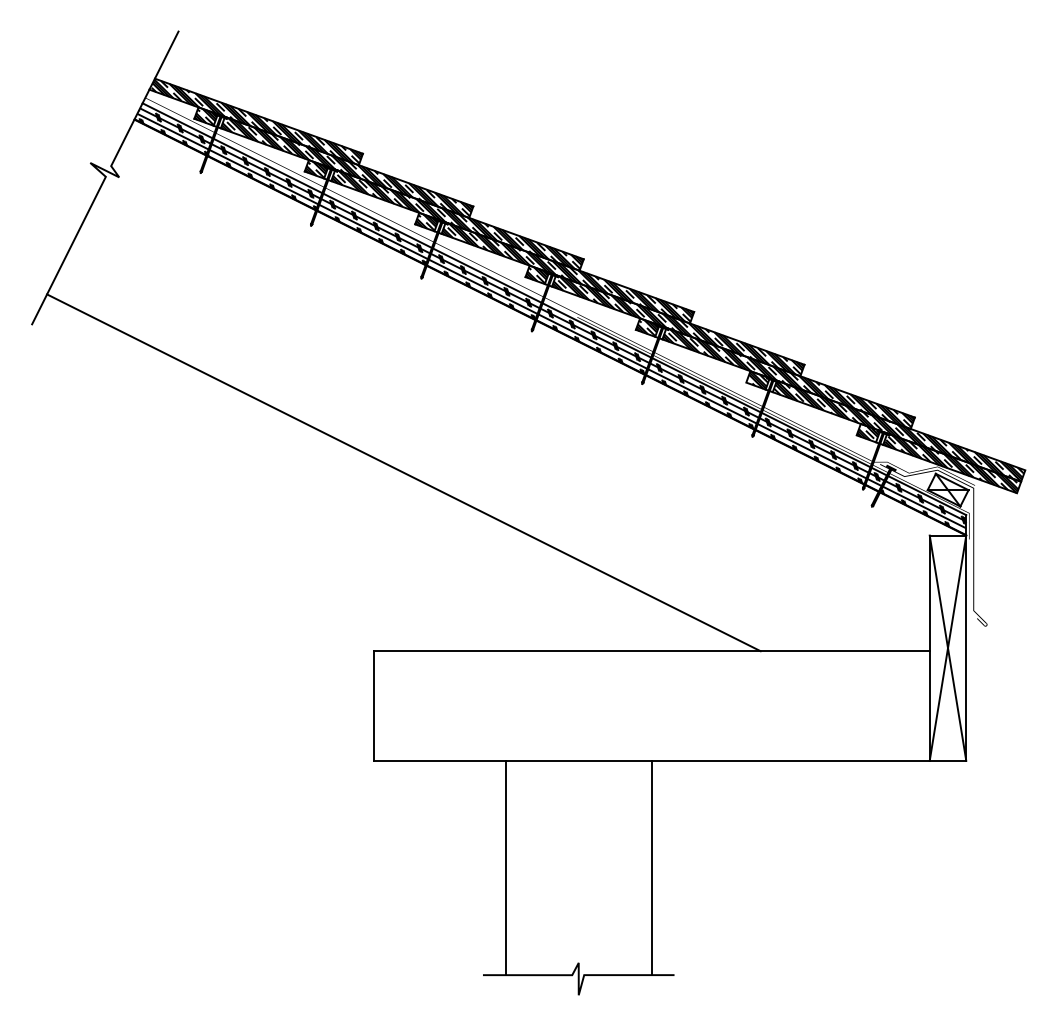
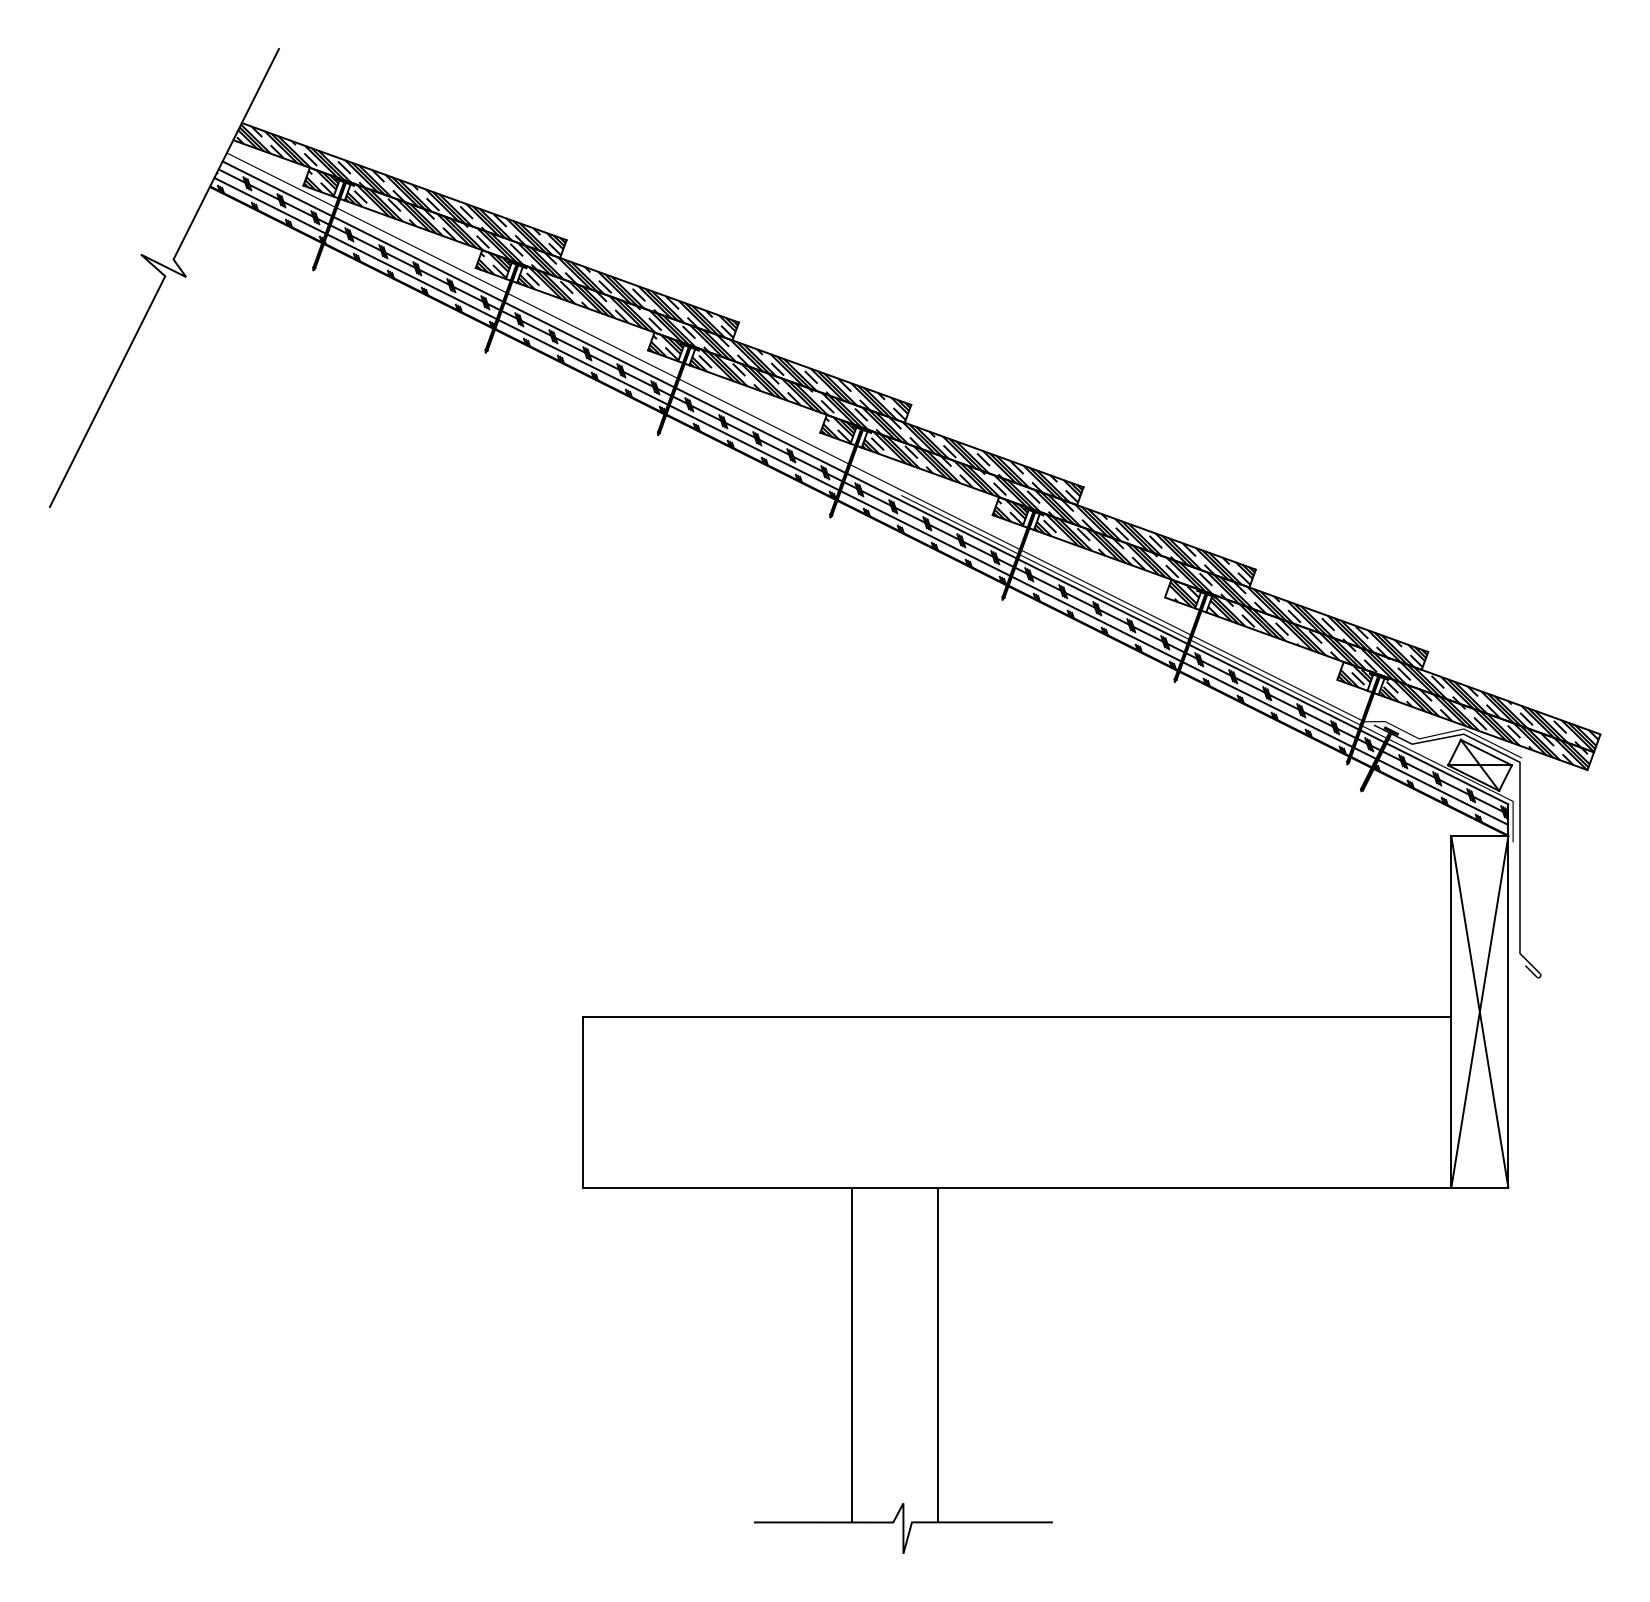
line: (403, 472) -> (629, 737), removed
line: (505, 867) -> (851, 1354), moved
line: (651, 867) -> (937, 1354), moved

